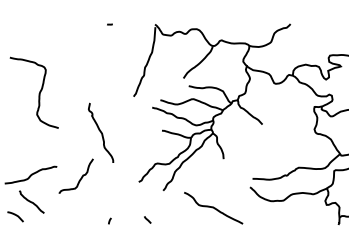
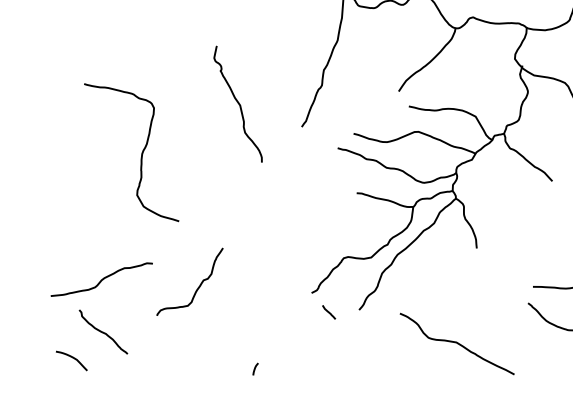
curve: (38, 93) -> (139, 153), moved
curve: (101, 132) -> (239, 103), moved
curve: (147, 219) -> (328, 311), moved

